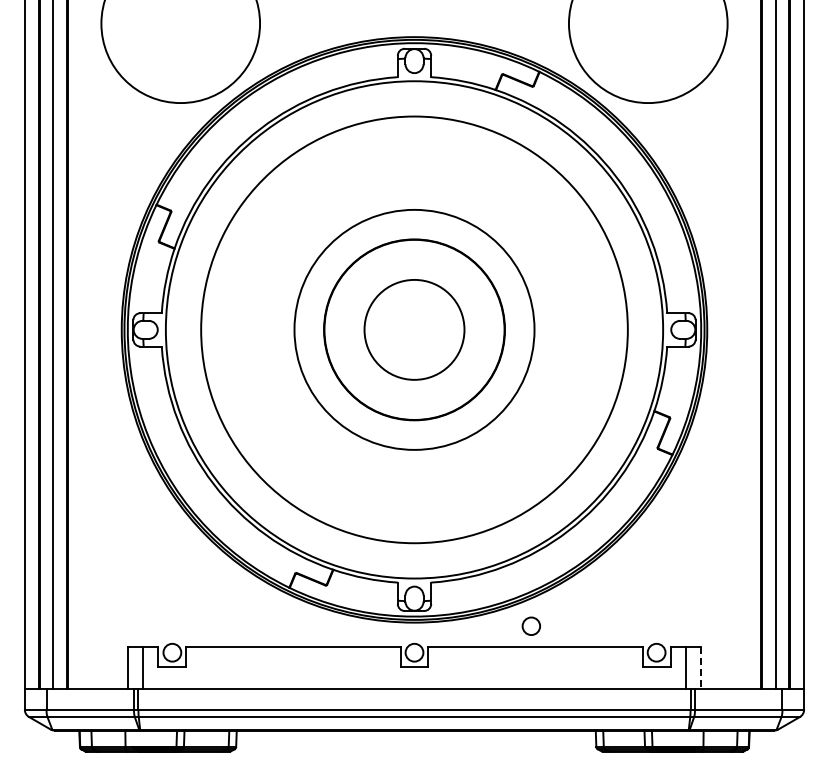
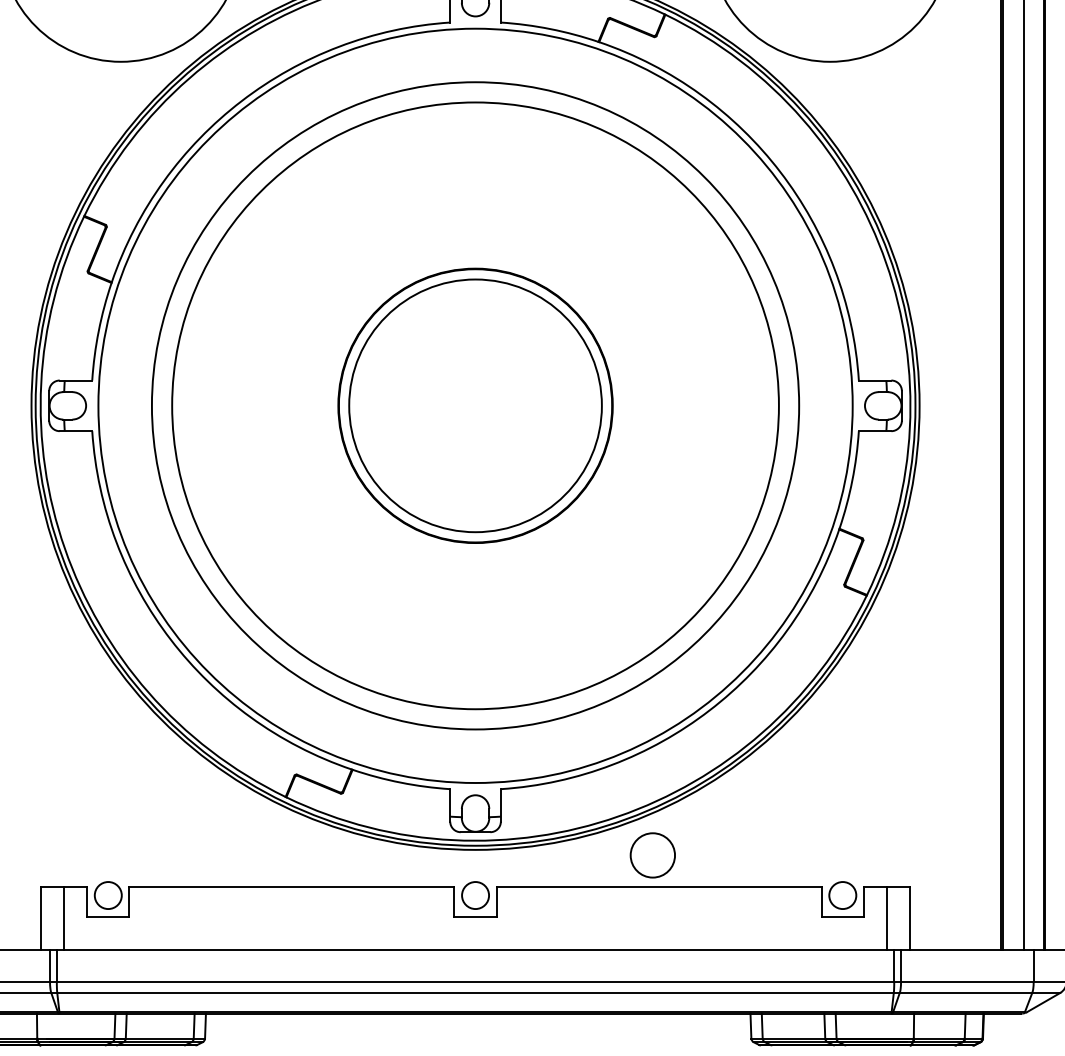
circle: (414, 329) -> (475, 405), size x1.67
circle: (414, 329) -> (475, 405), size x1.67
circle: (531, 625) -> (653, 854), size x1.67
line: (701, 668) -> (910, 919), dashed -> solid

